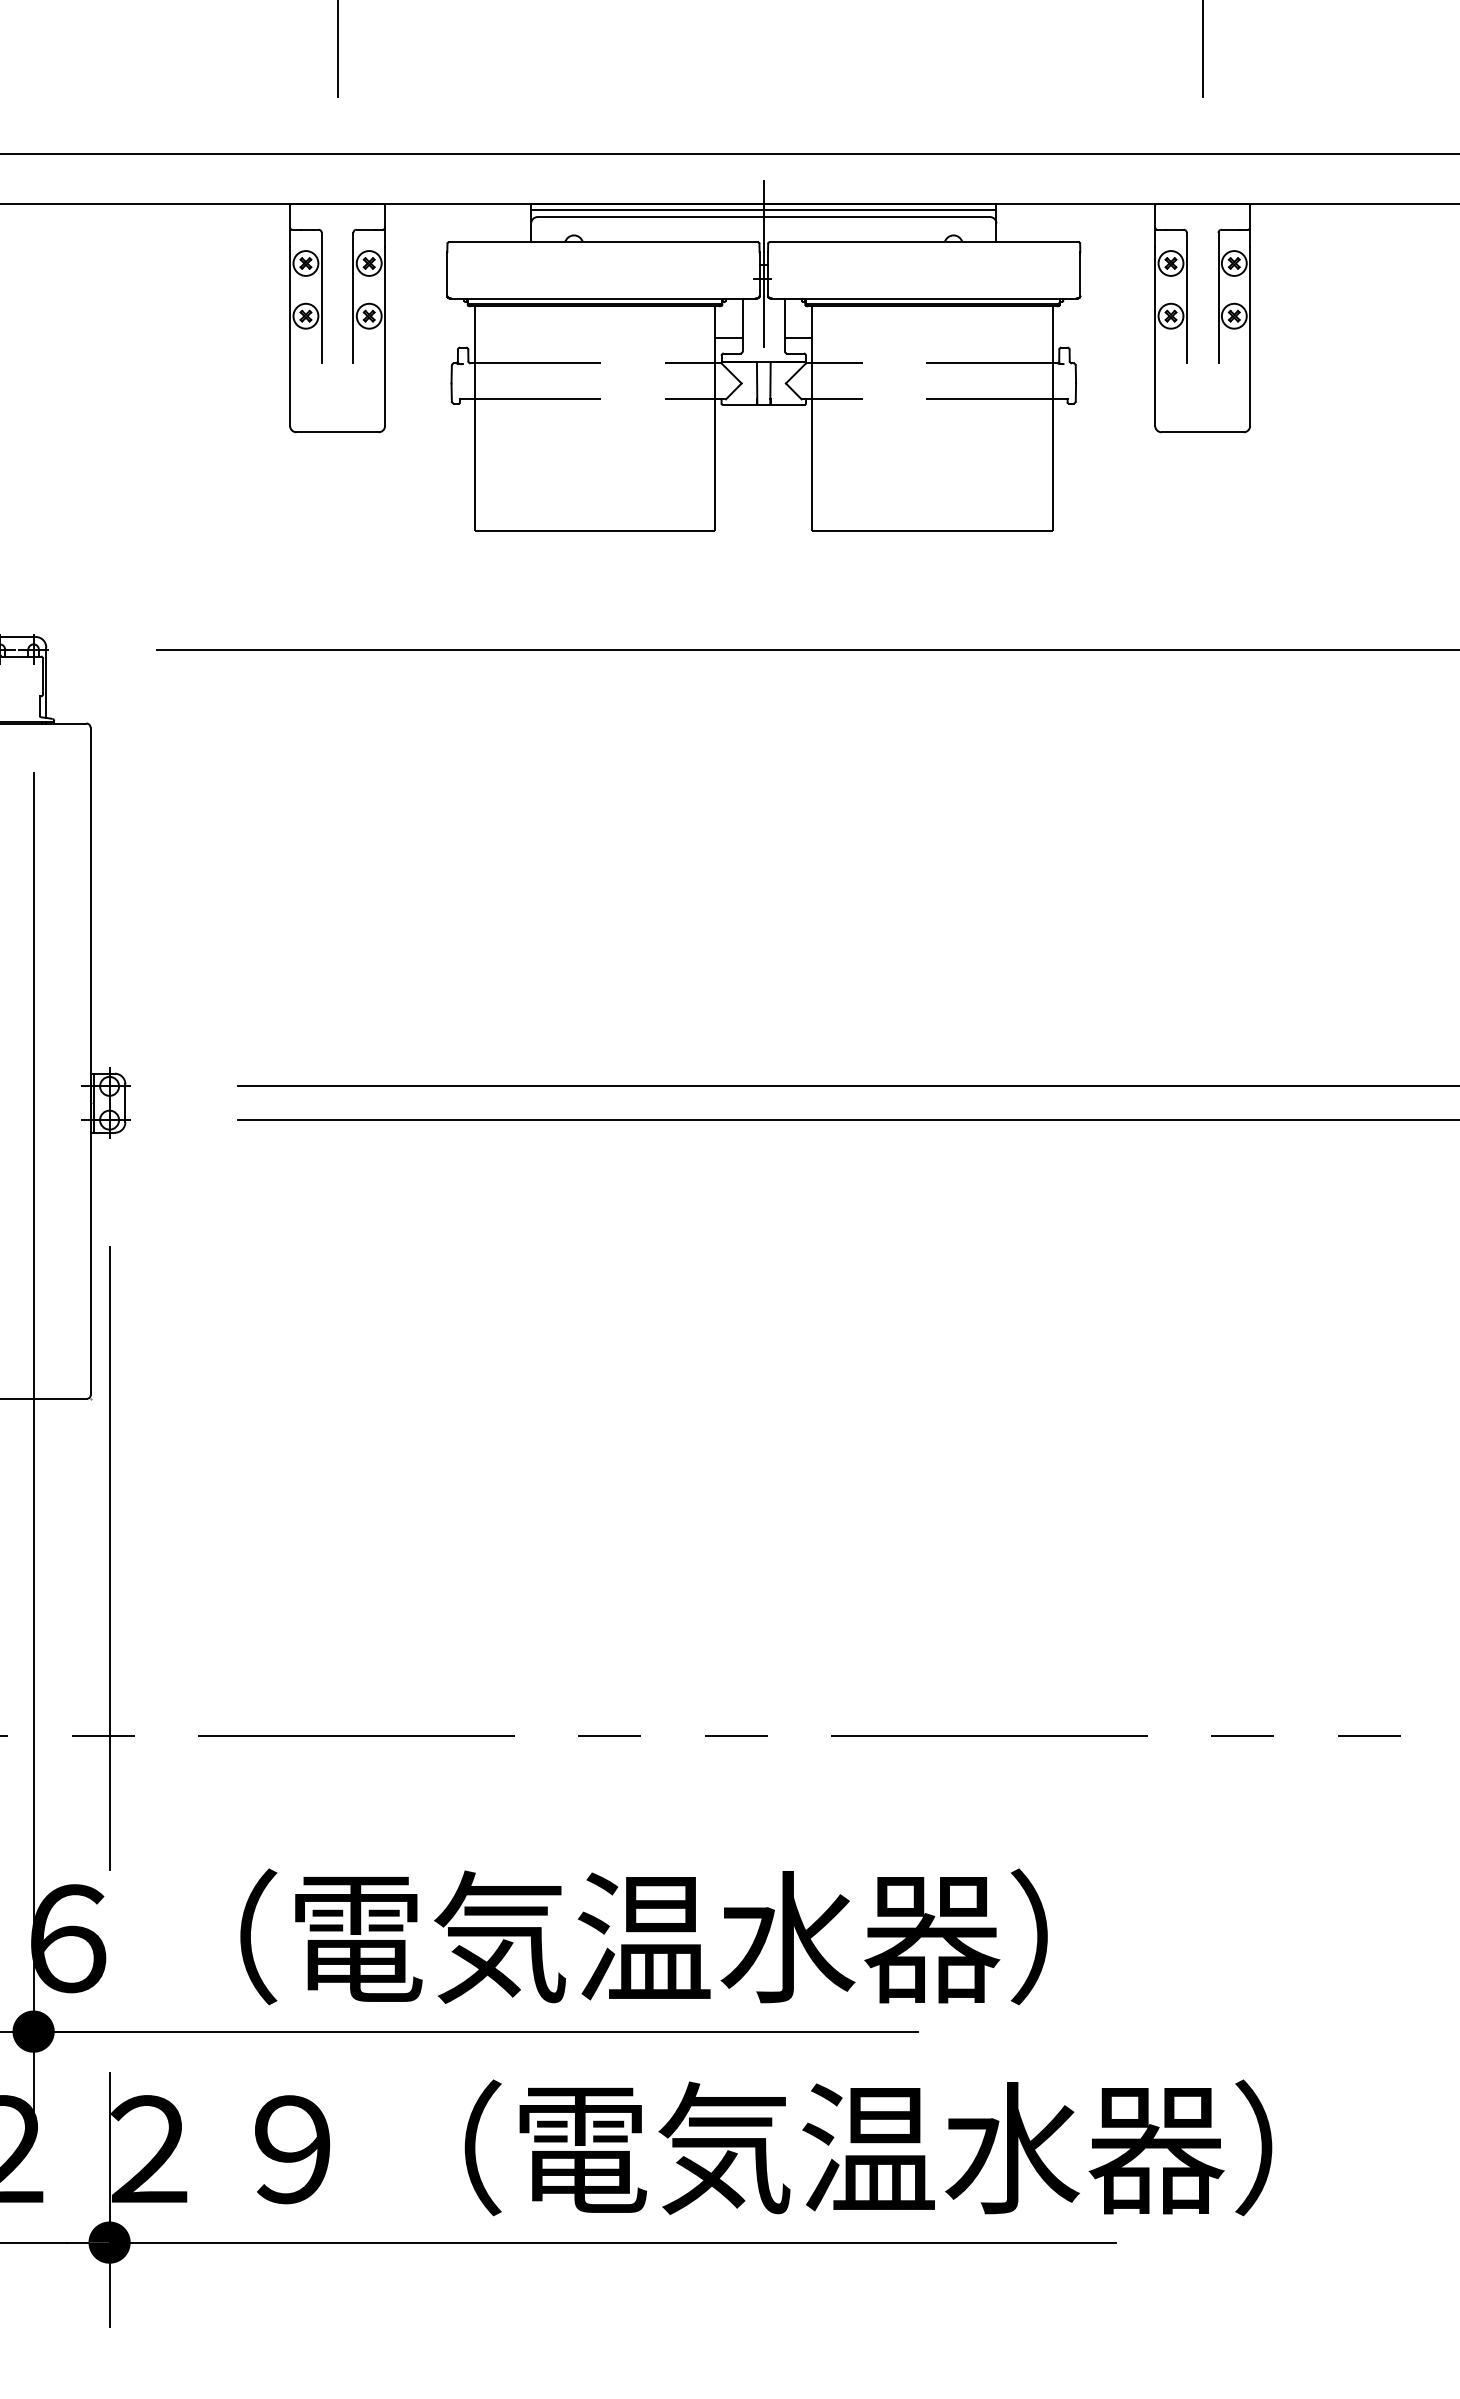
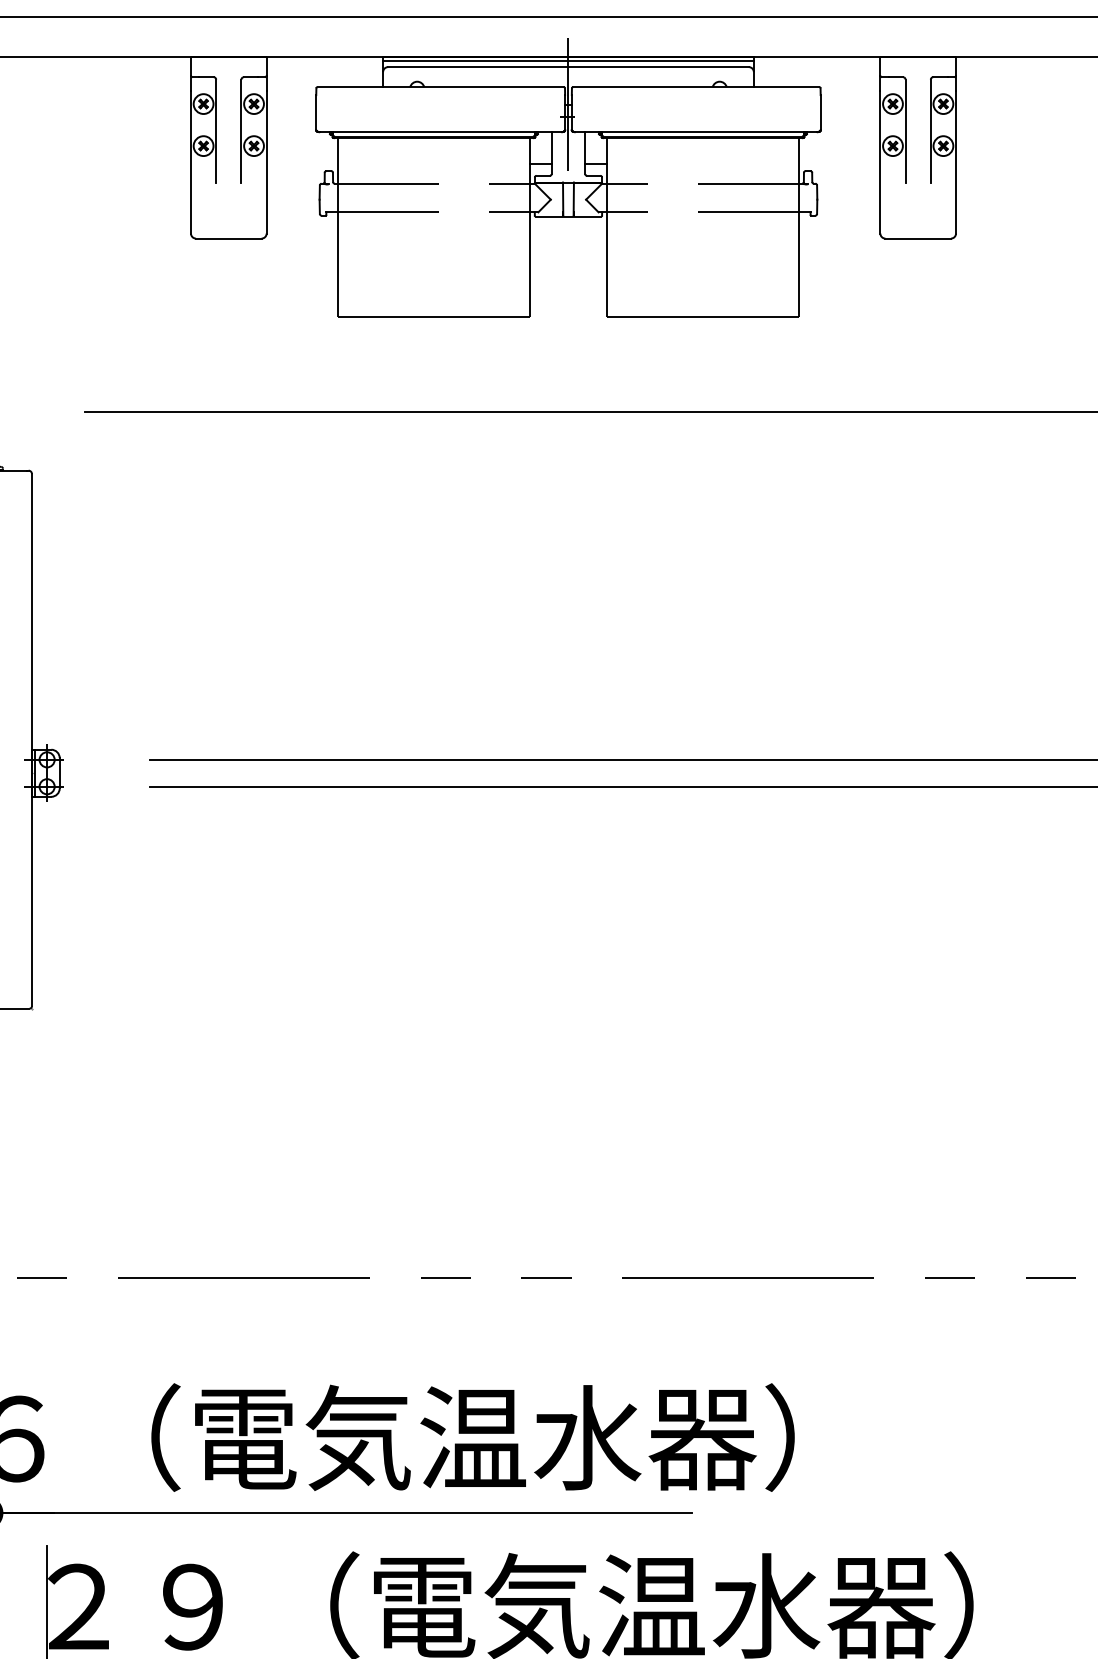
line: (109, 1557) -> (47, 1135), removed

